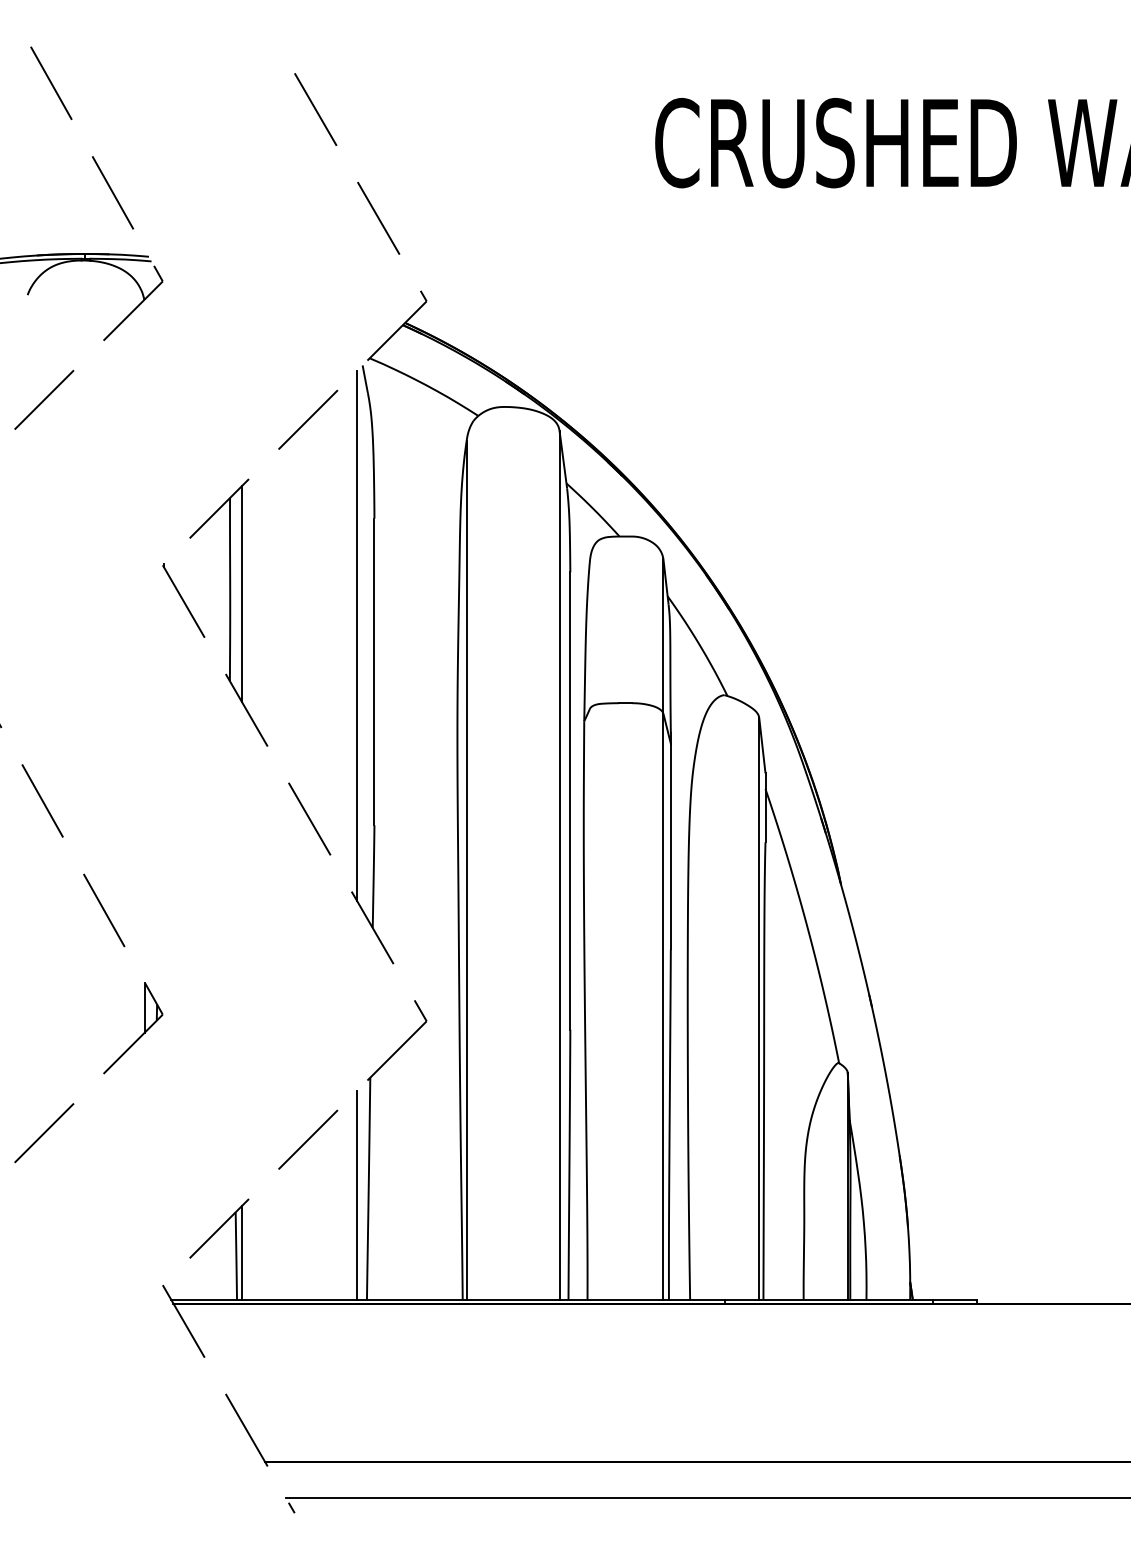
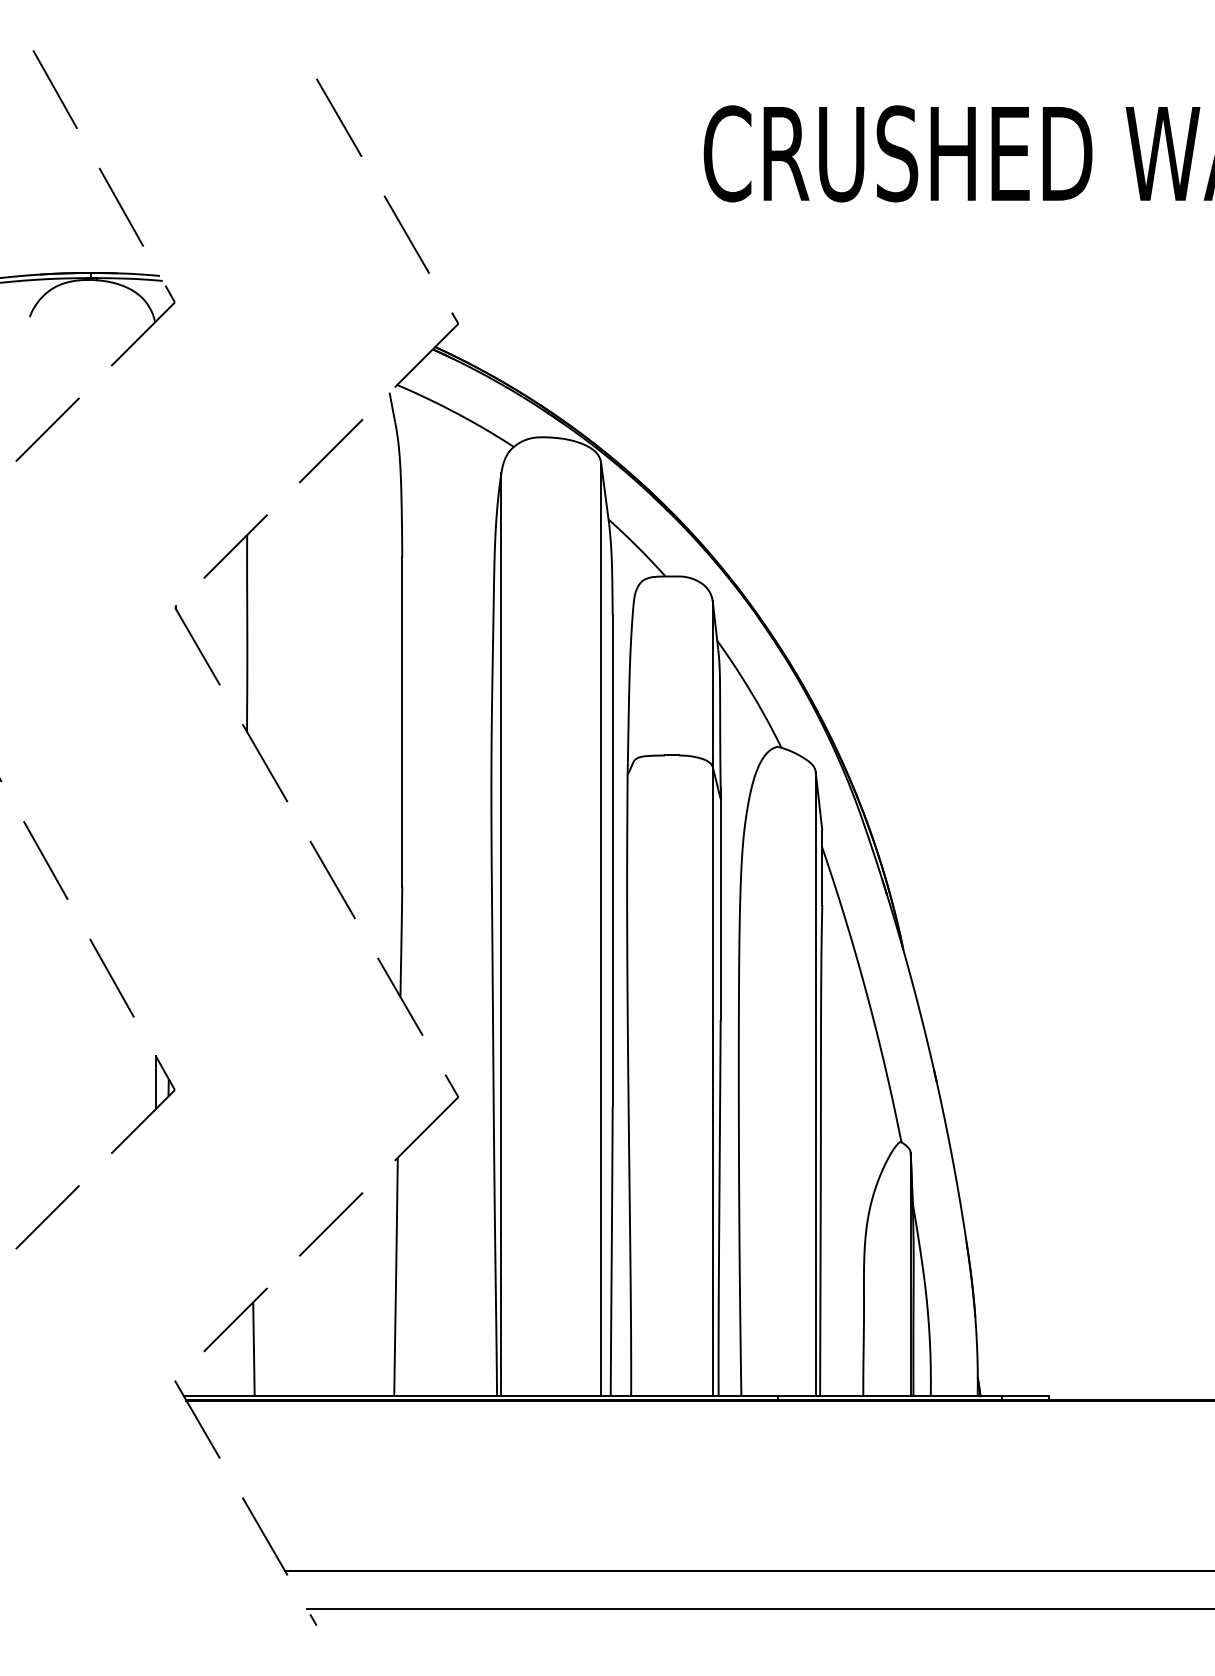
line: (241, 593) -> (259, 637), removed
line: (357, 635) -> (384, 682), removed
line: (357, 1194) -> (384, 1283), removed
line: (241, 1252) -> (259, 1345), removed

